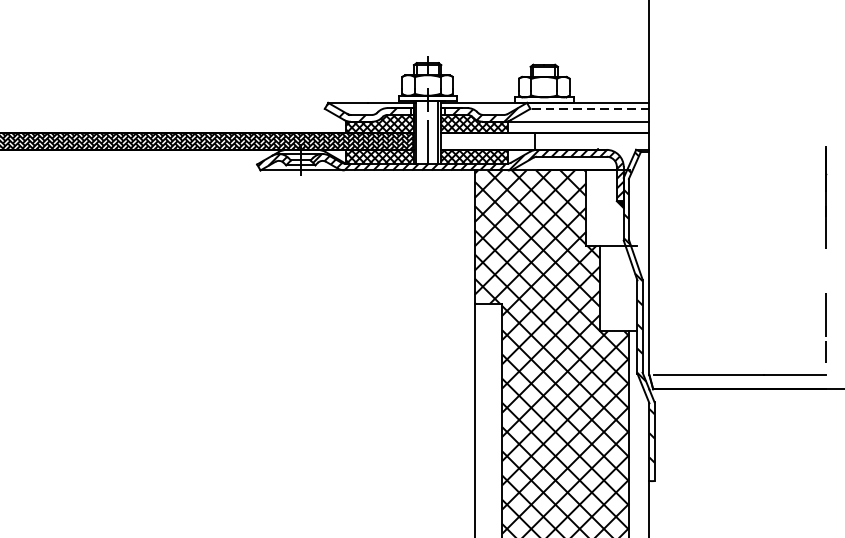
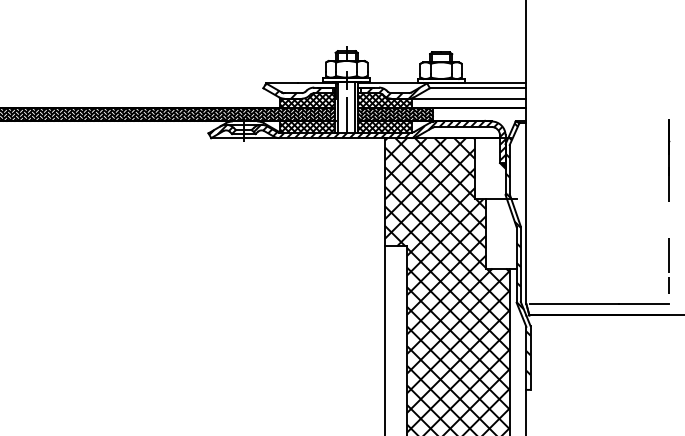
line: (589, 109) -> (477, 88), dashed -> solid
hatch: (487, 141) -> (395, 114), added

